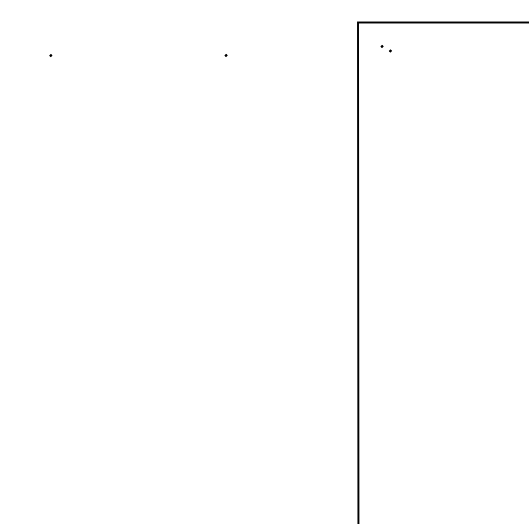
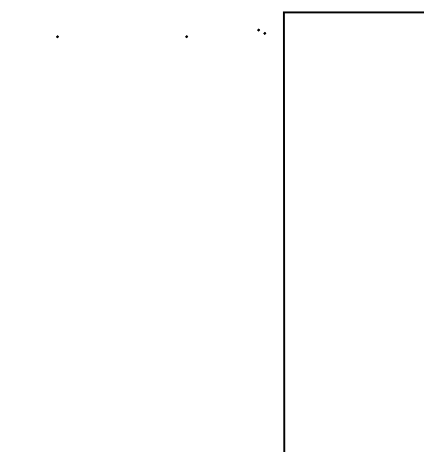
part: (385, 48) -> (261, 31), moved

